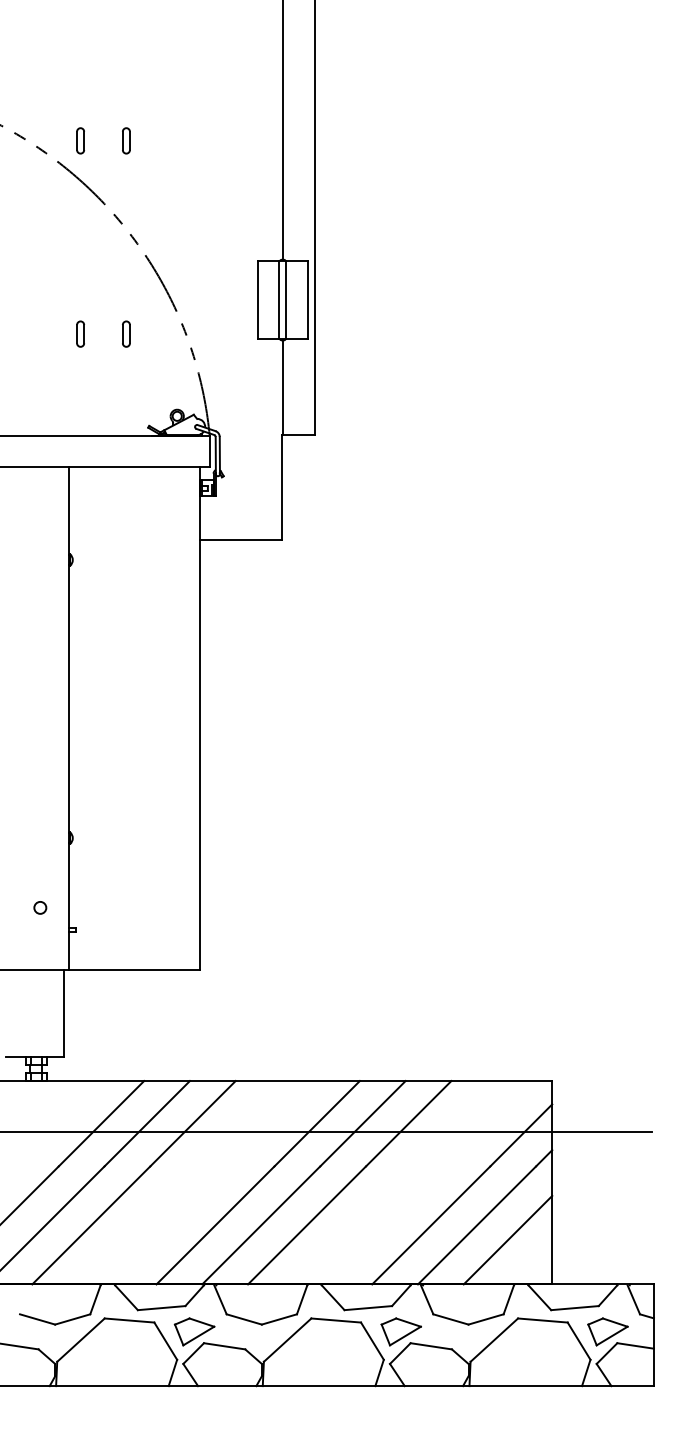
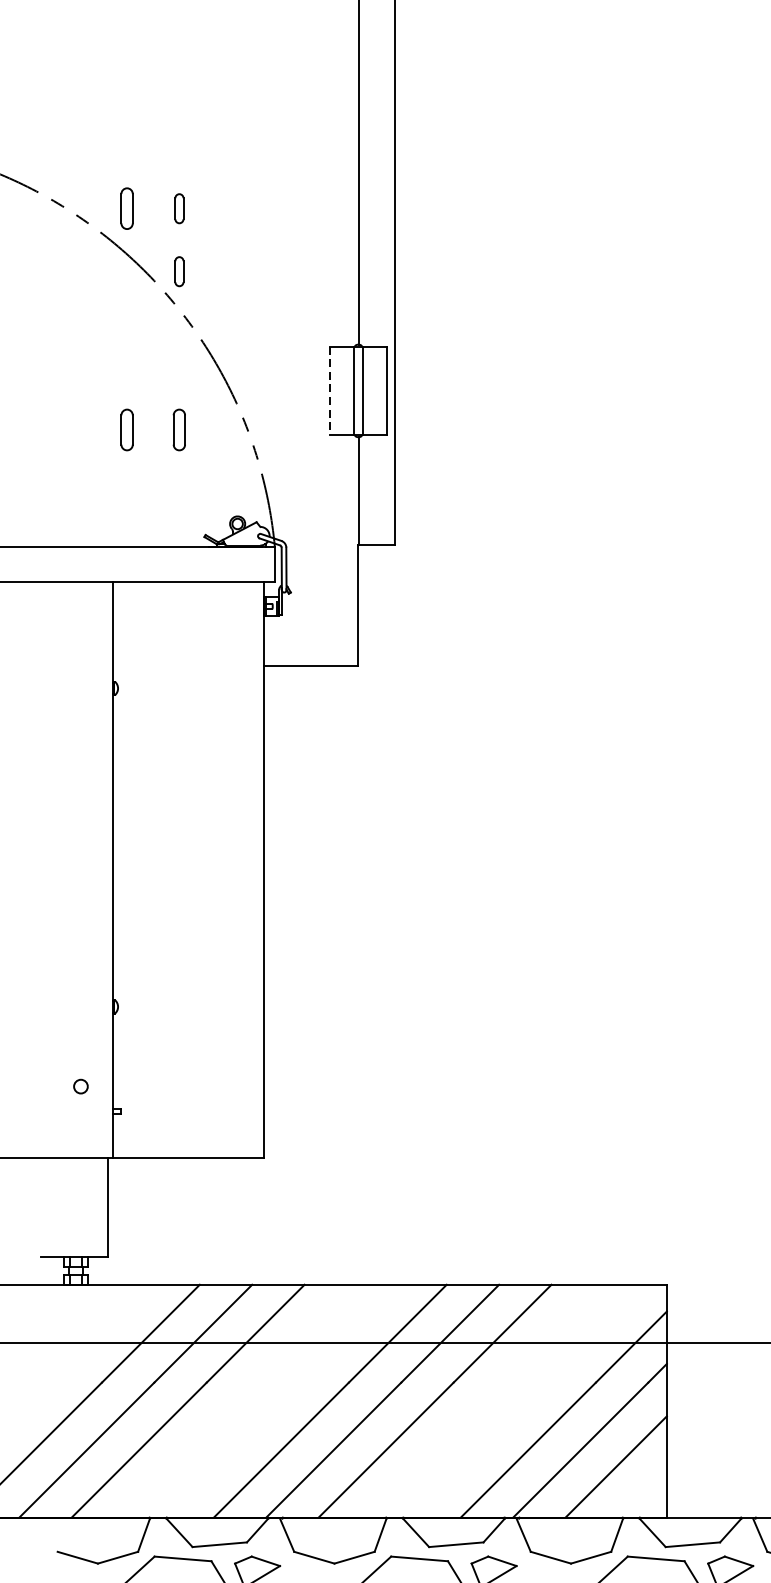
part: (80, 140) -> (126, 208), size x1.4
part: (126, 195) -> (179, 271), added
line: (257, 300) -> (329, 391), solid -> dashed
part: (80, 333) -> (126, 429), size x1.4
part: (126, 333) -> (179, 429), size x1.4

